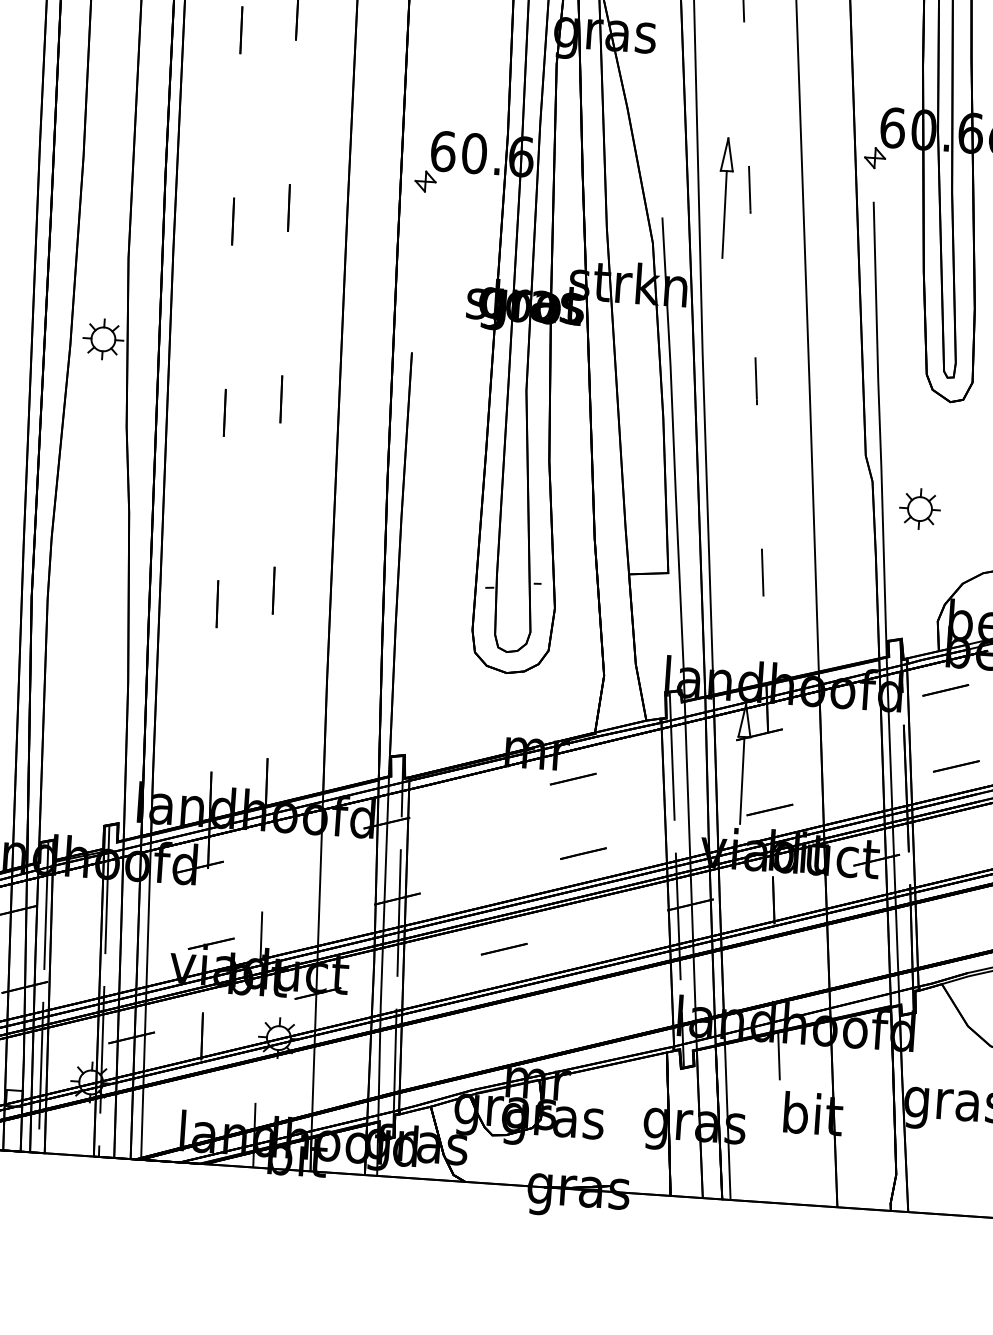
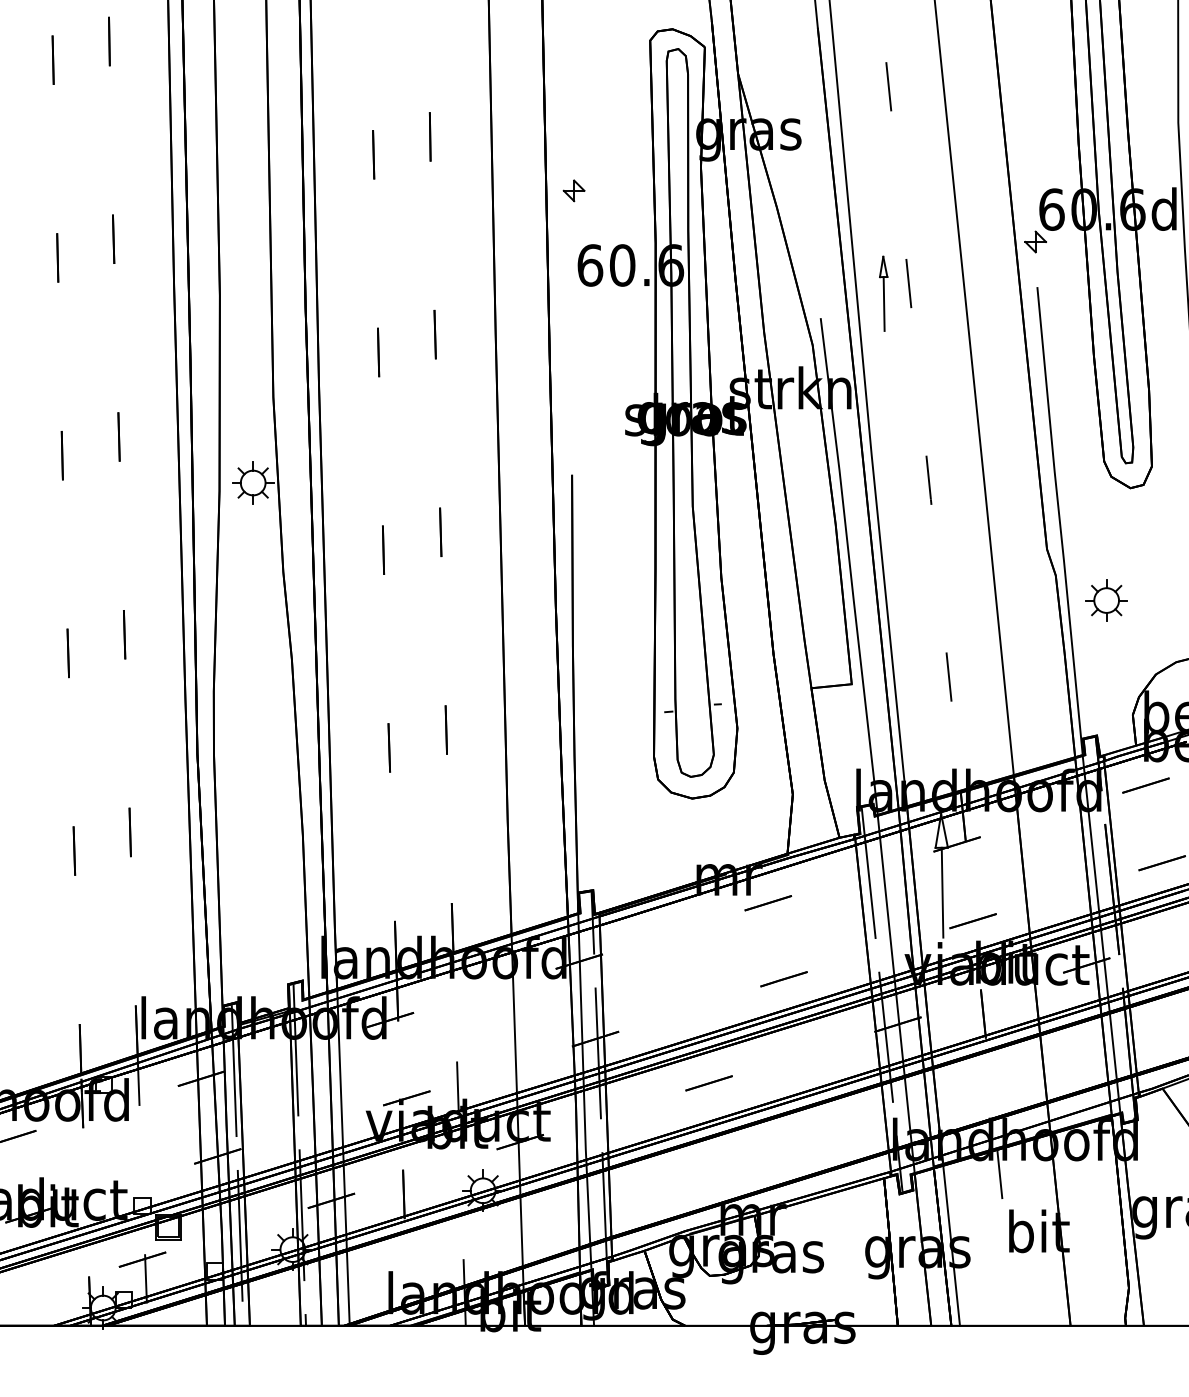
part: (424, 181) -> (573, 190), moved
part: (724, 197) -> (883, 293), size x0.6

